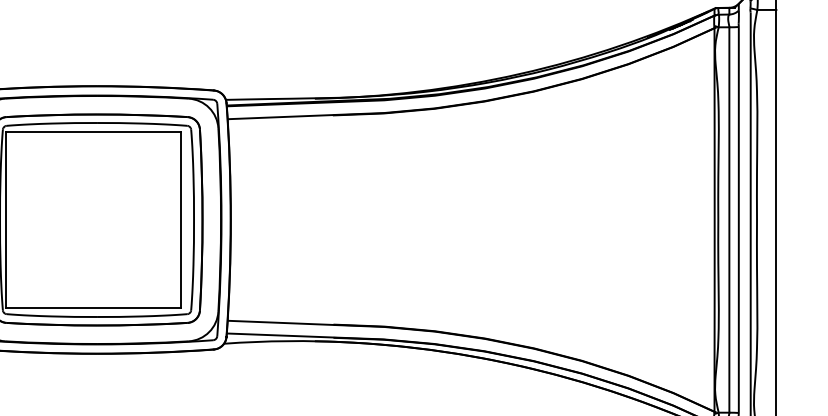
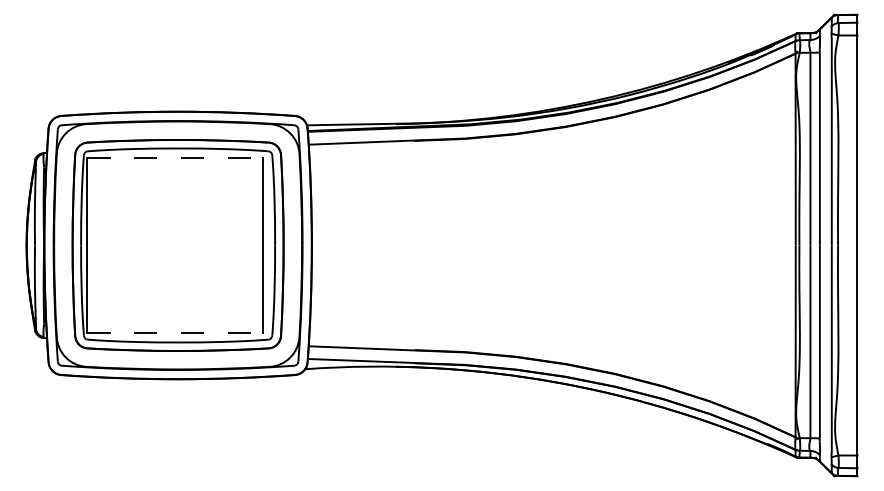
line: (93, 132) -> (174, 157), solid -> dashed
line: (93, 308) -> (174, 333), solid -> dashed

